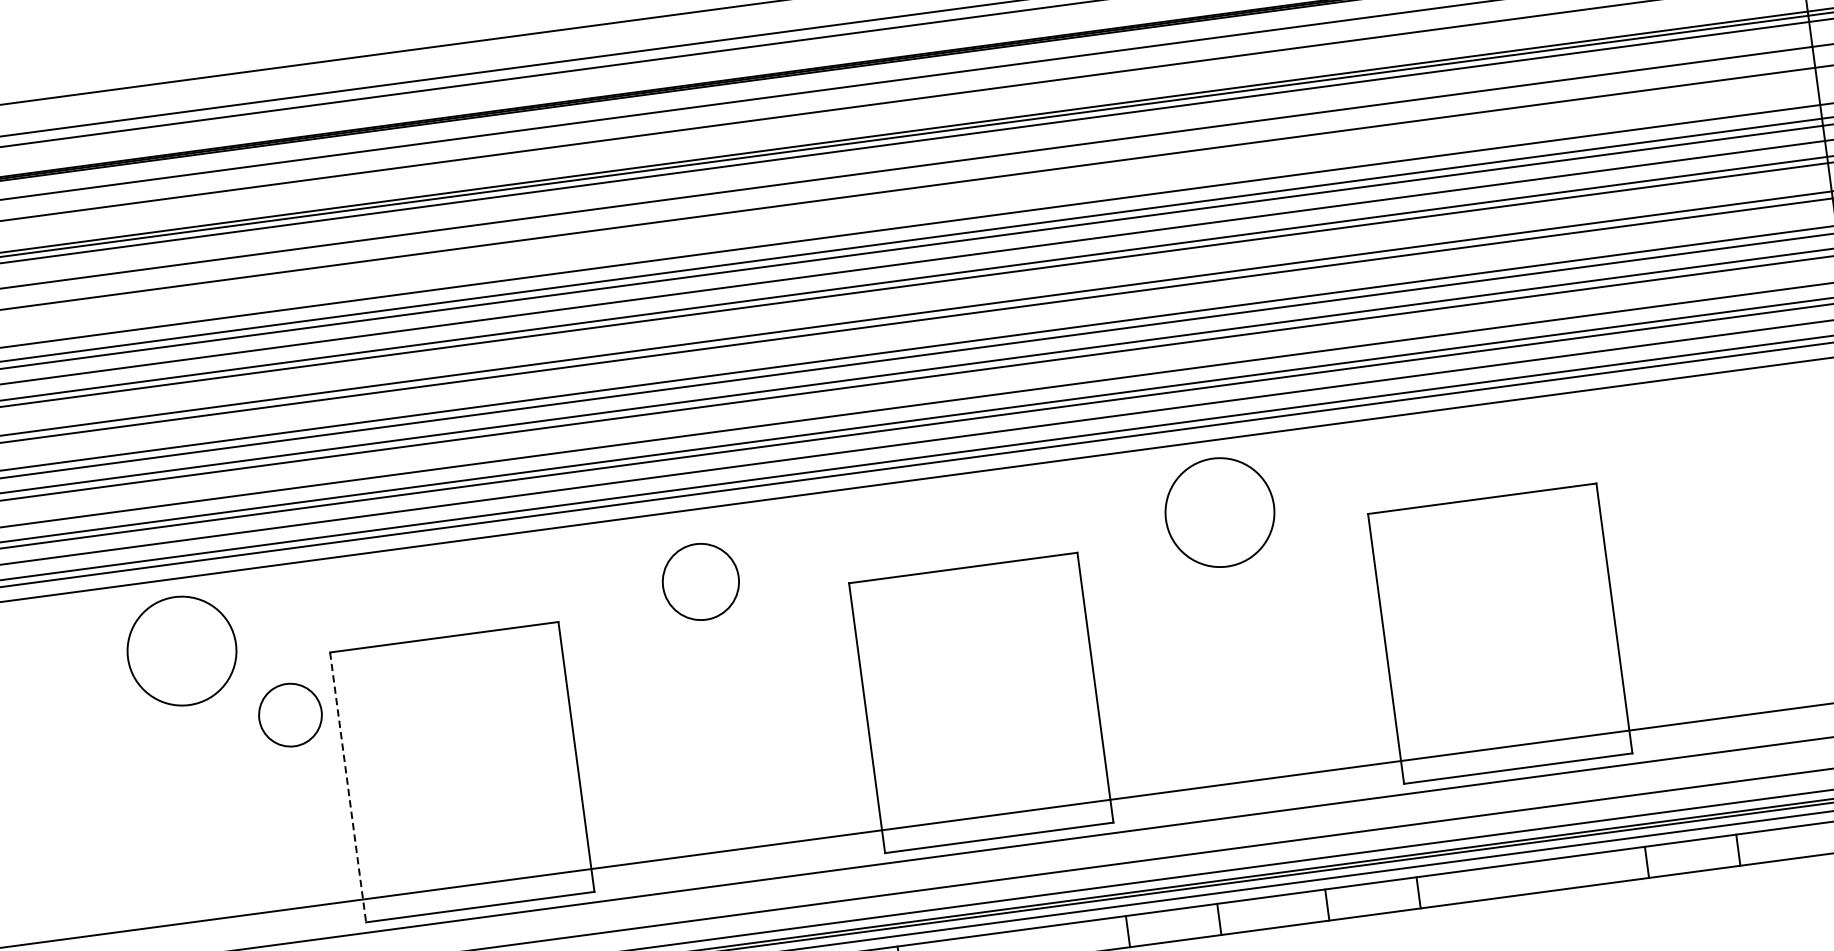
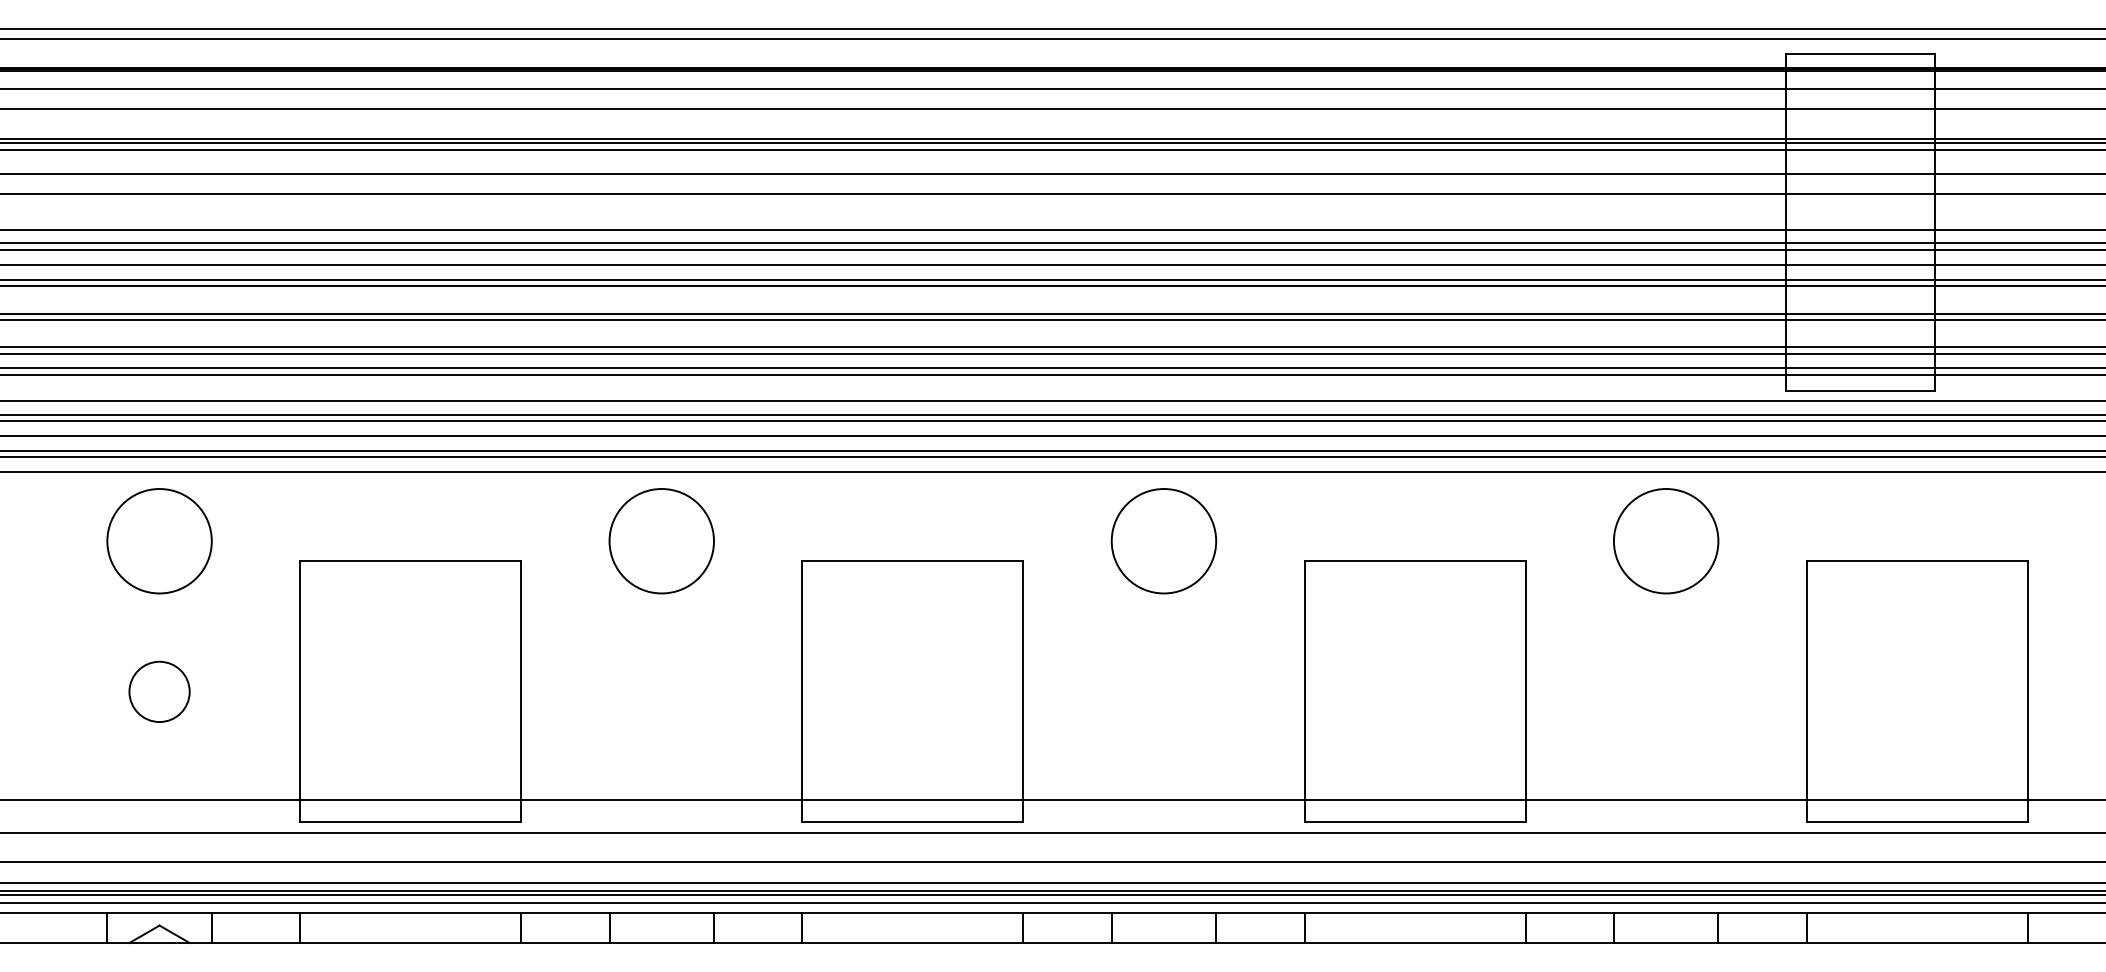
circle: (1739, 443) -> (1666, 541), added
circle: (700, 582) -> (661, 541), size x1.43
circle: (290, 714) -> (159, 691), moved
line: (348, 786) -> (300, 691), dashed -> solid

